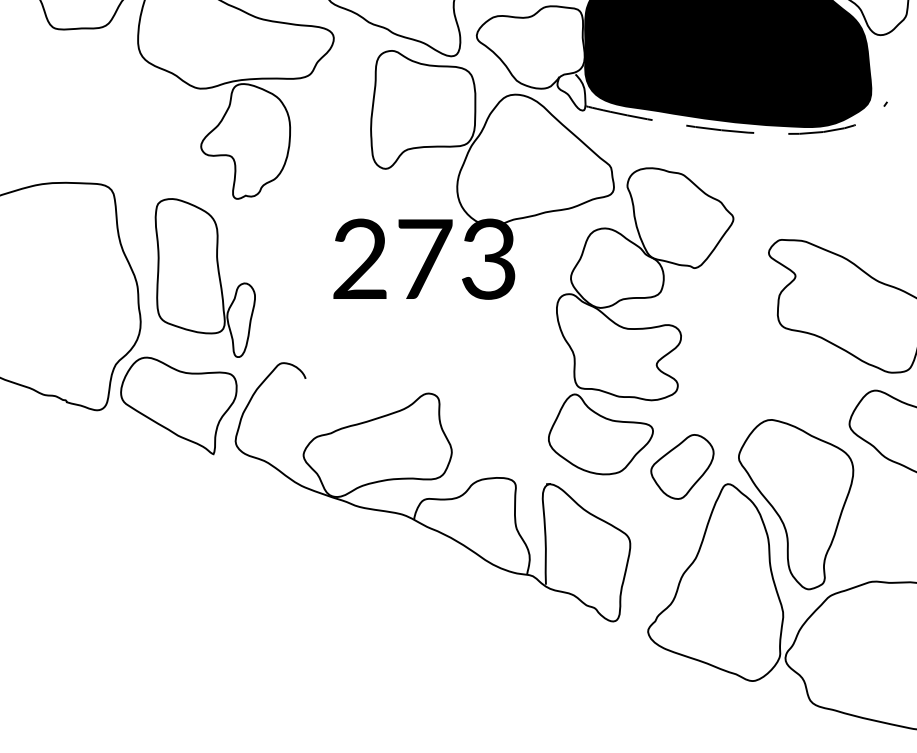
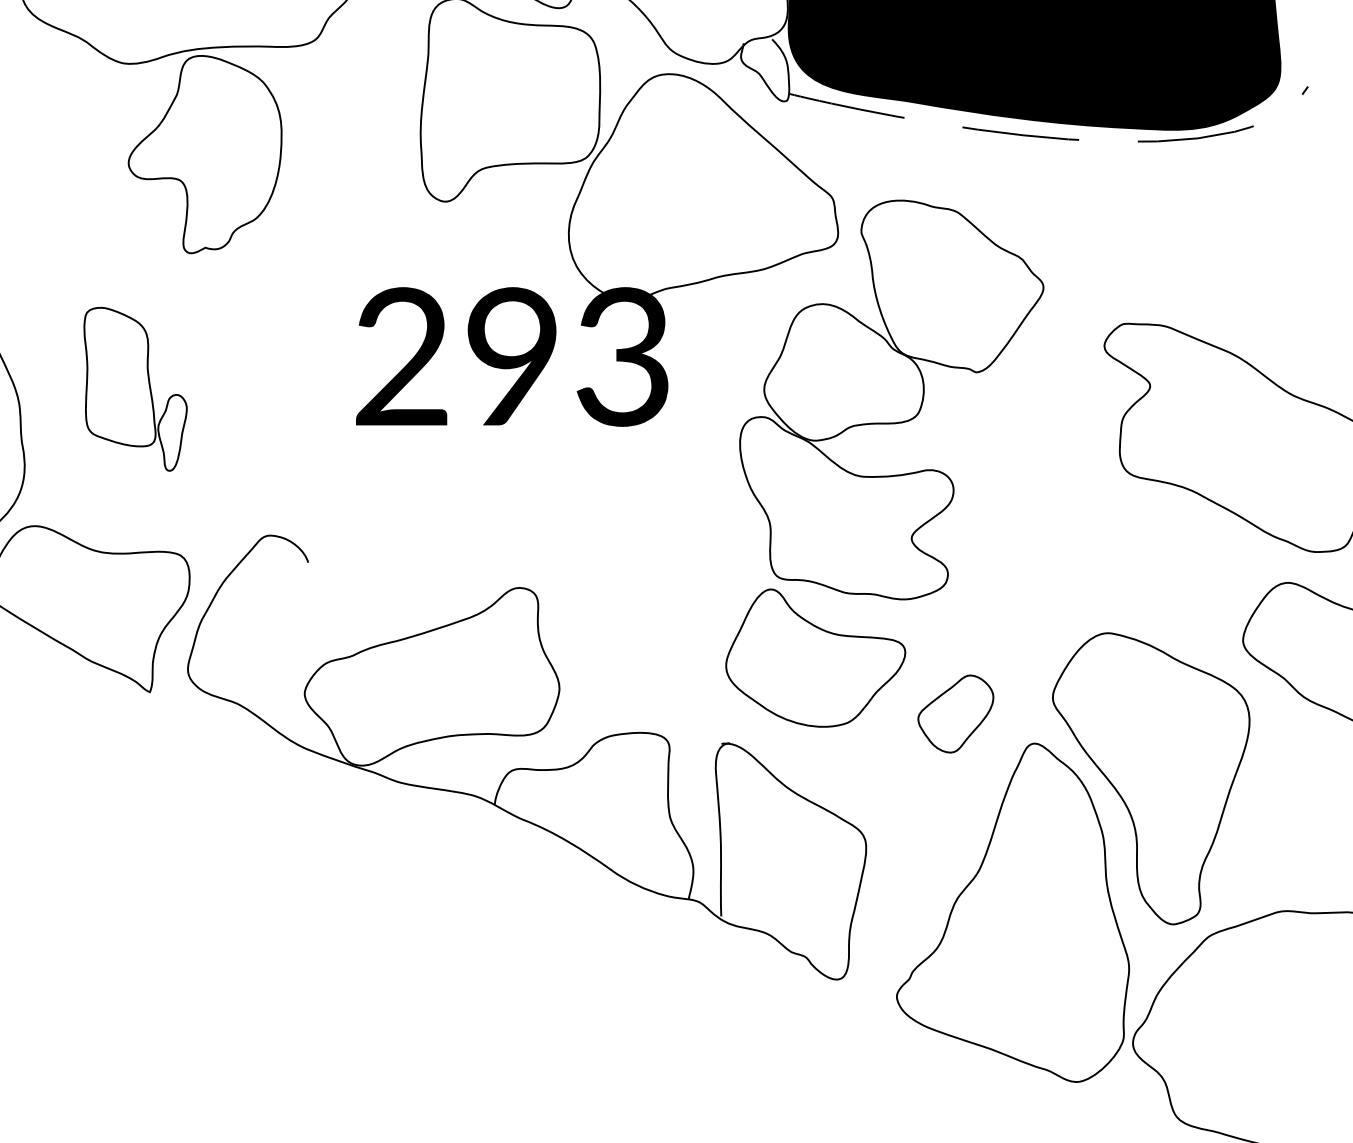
text: (425, 258) -> (514, 355), 273 -> 293
part: (204, 277) -> (134, 388), size x0.6
part: (682, 466) -> (955, 713), size x0.7

